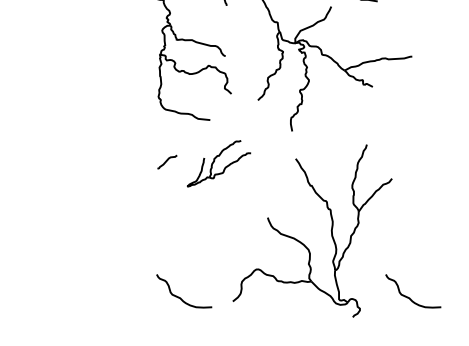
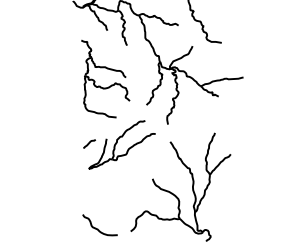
part: (218, 163) -> (121, 144), size x1.67
curve: (410, 296) -> (242, 228), removed

